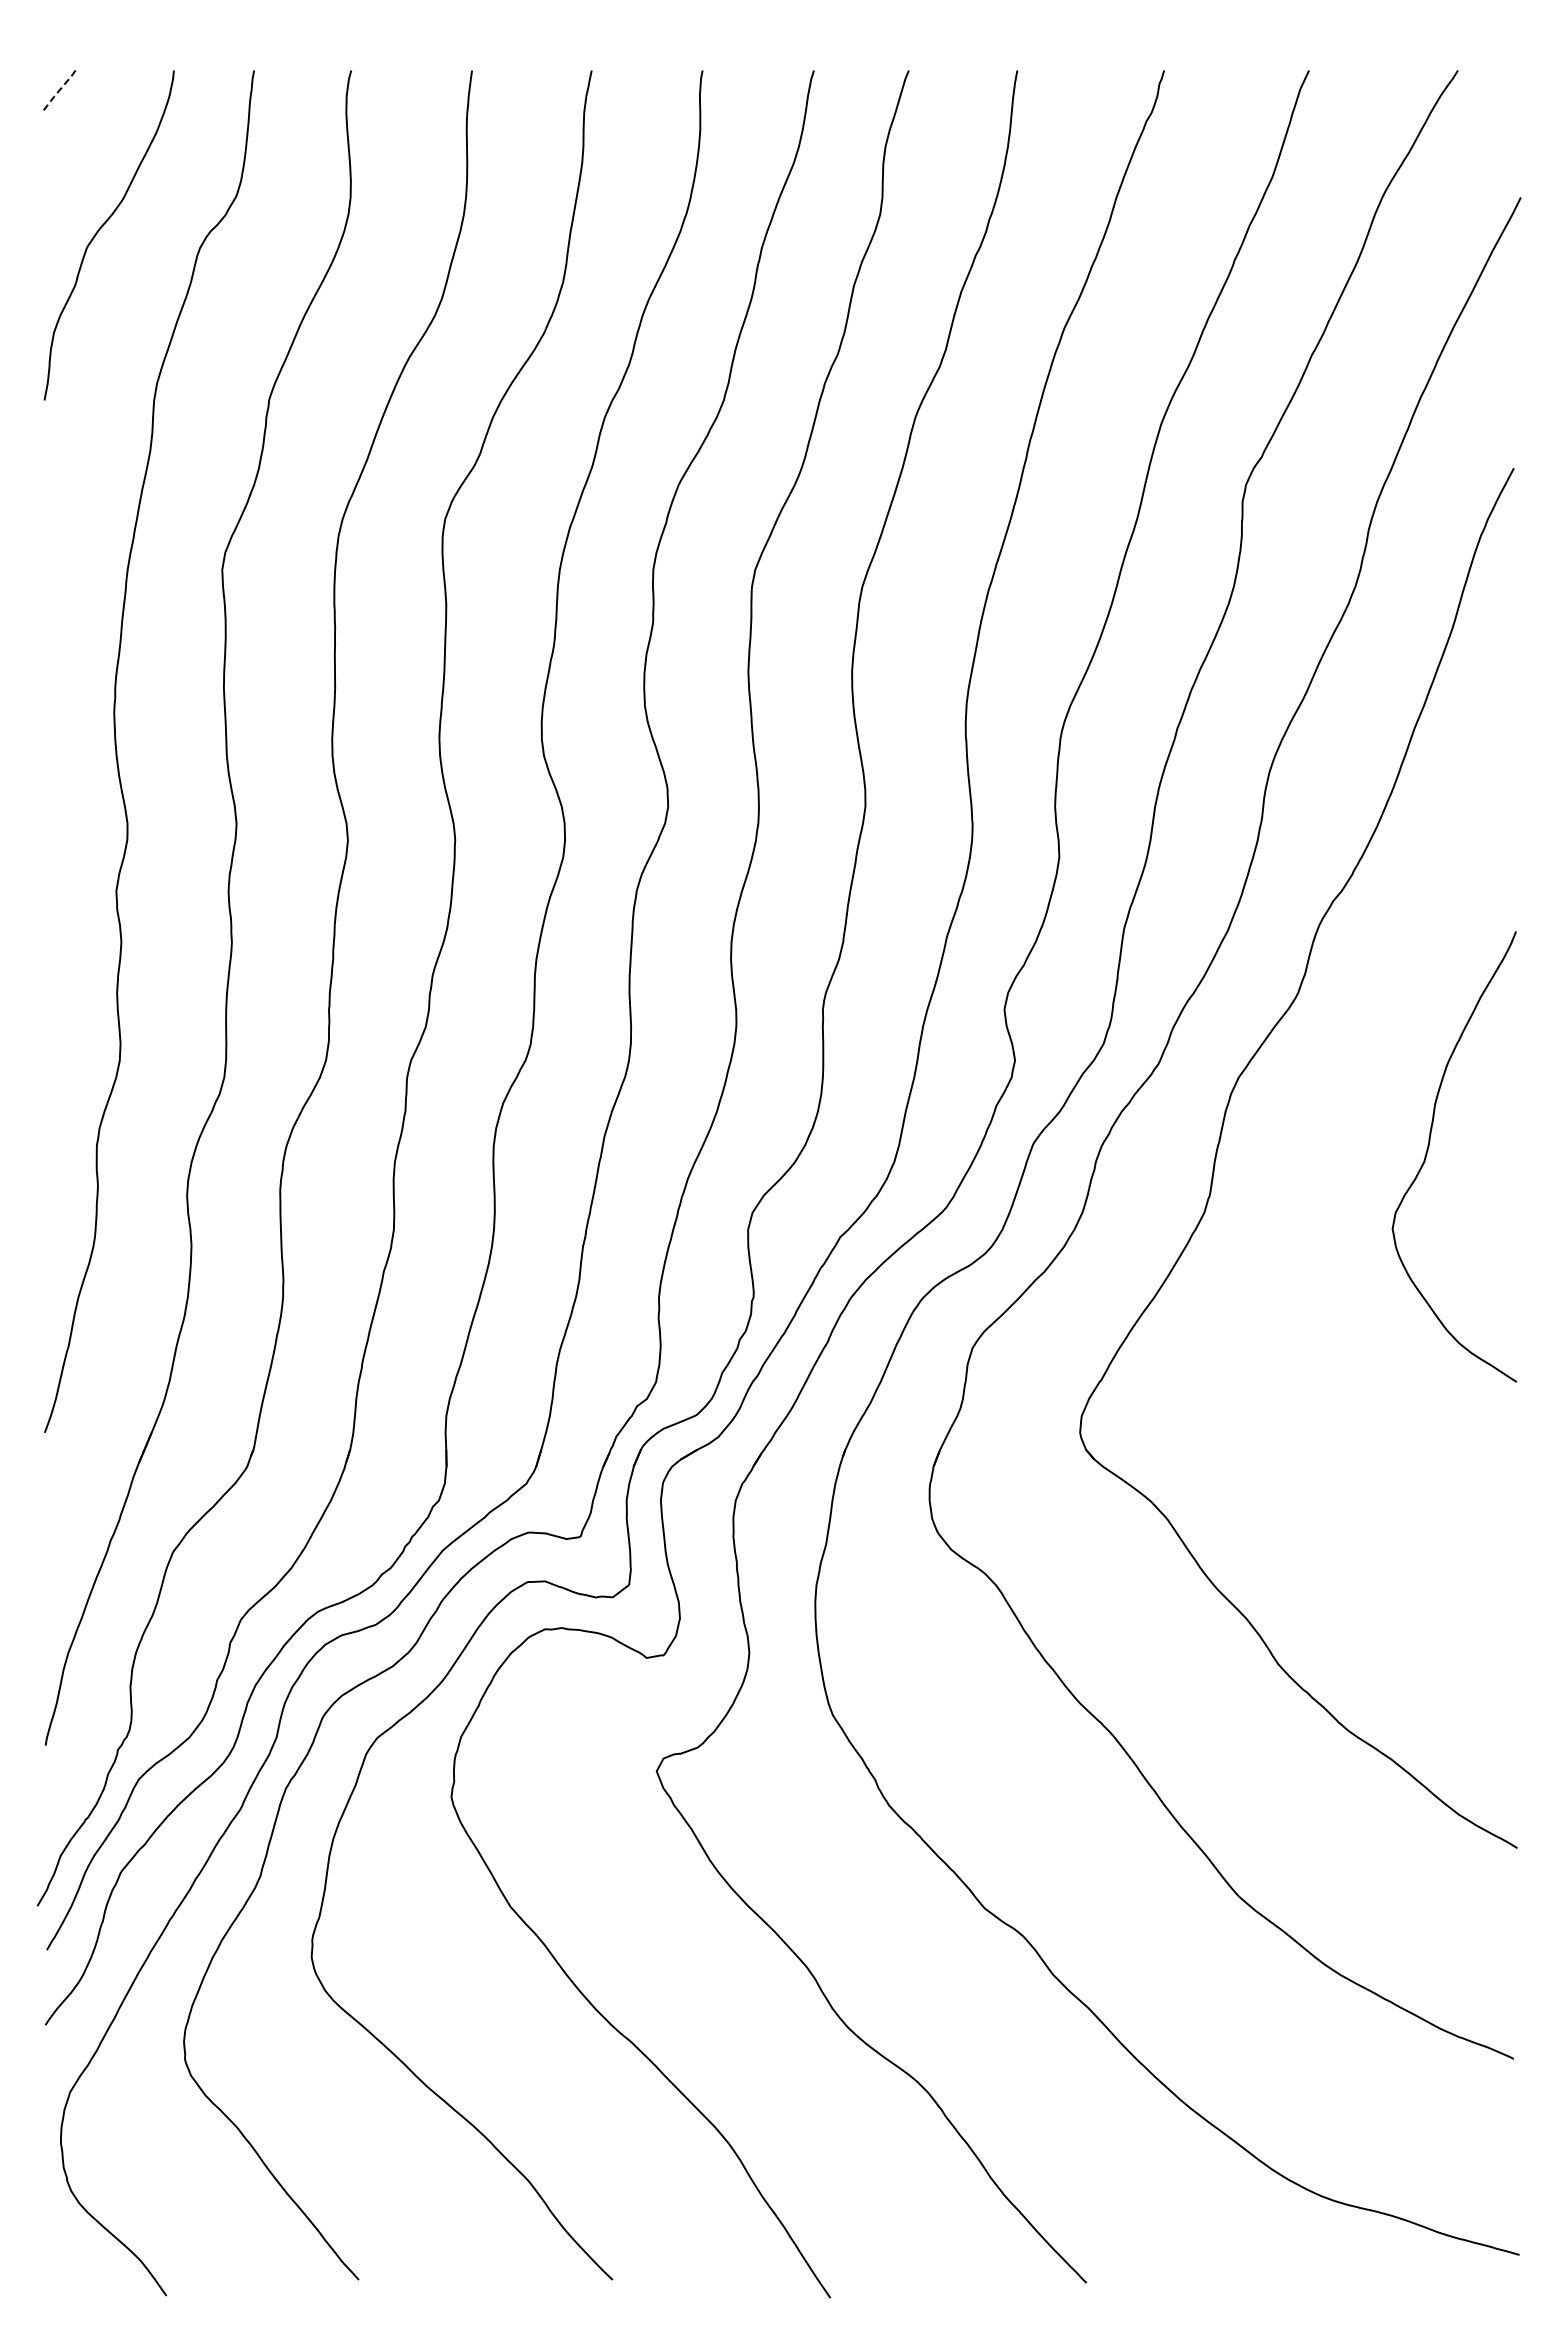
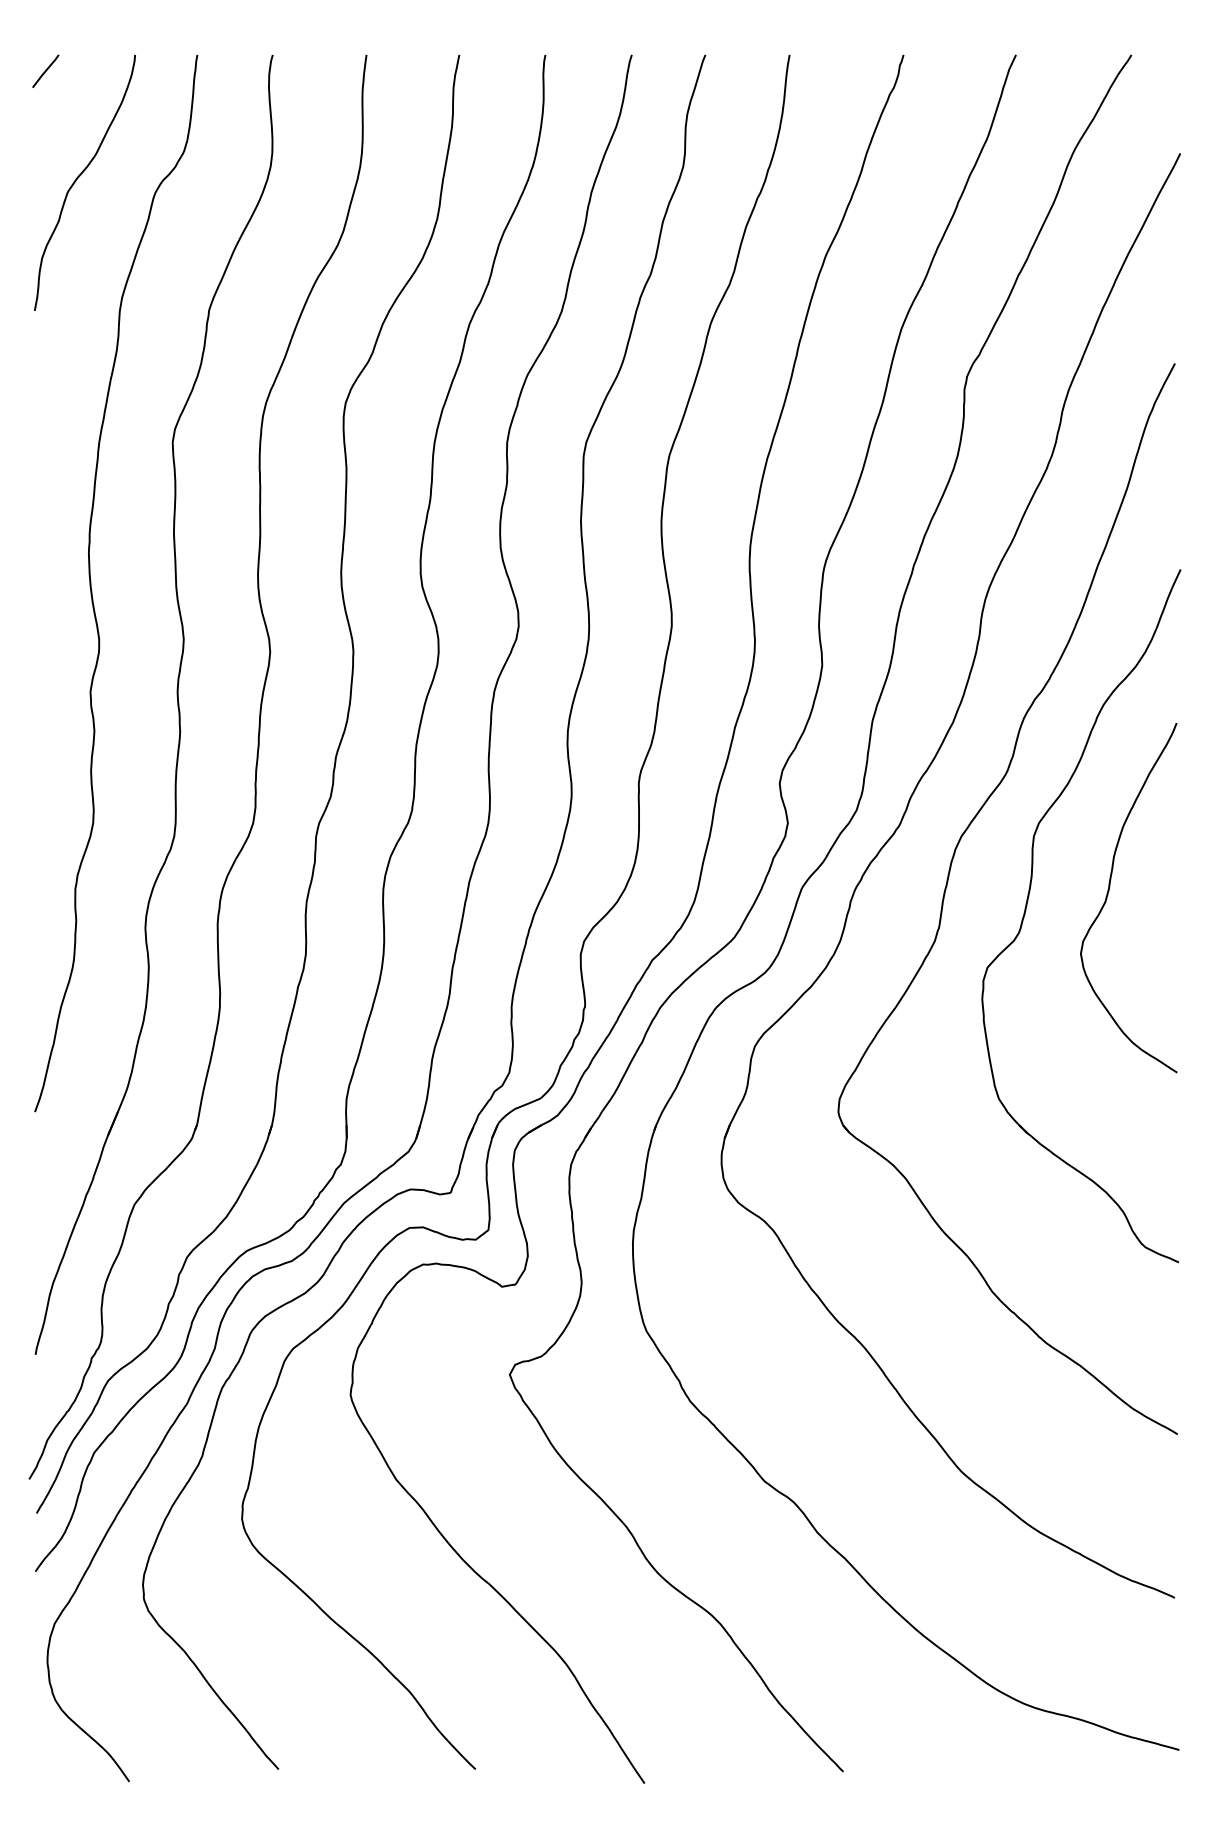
line: (58, 91) -> (45, 71), dashed -> solid
part: (1324, 1162) -> (1028, 902), added

